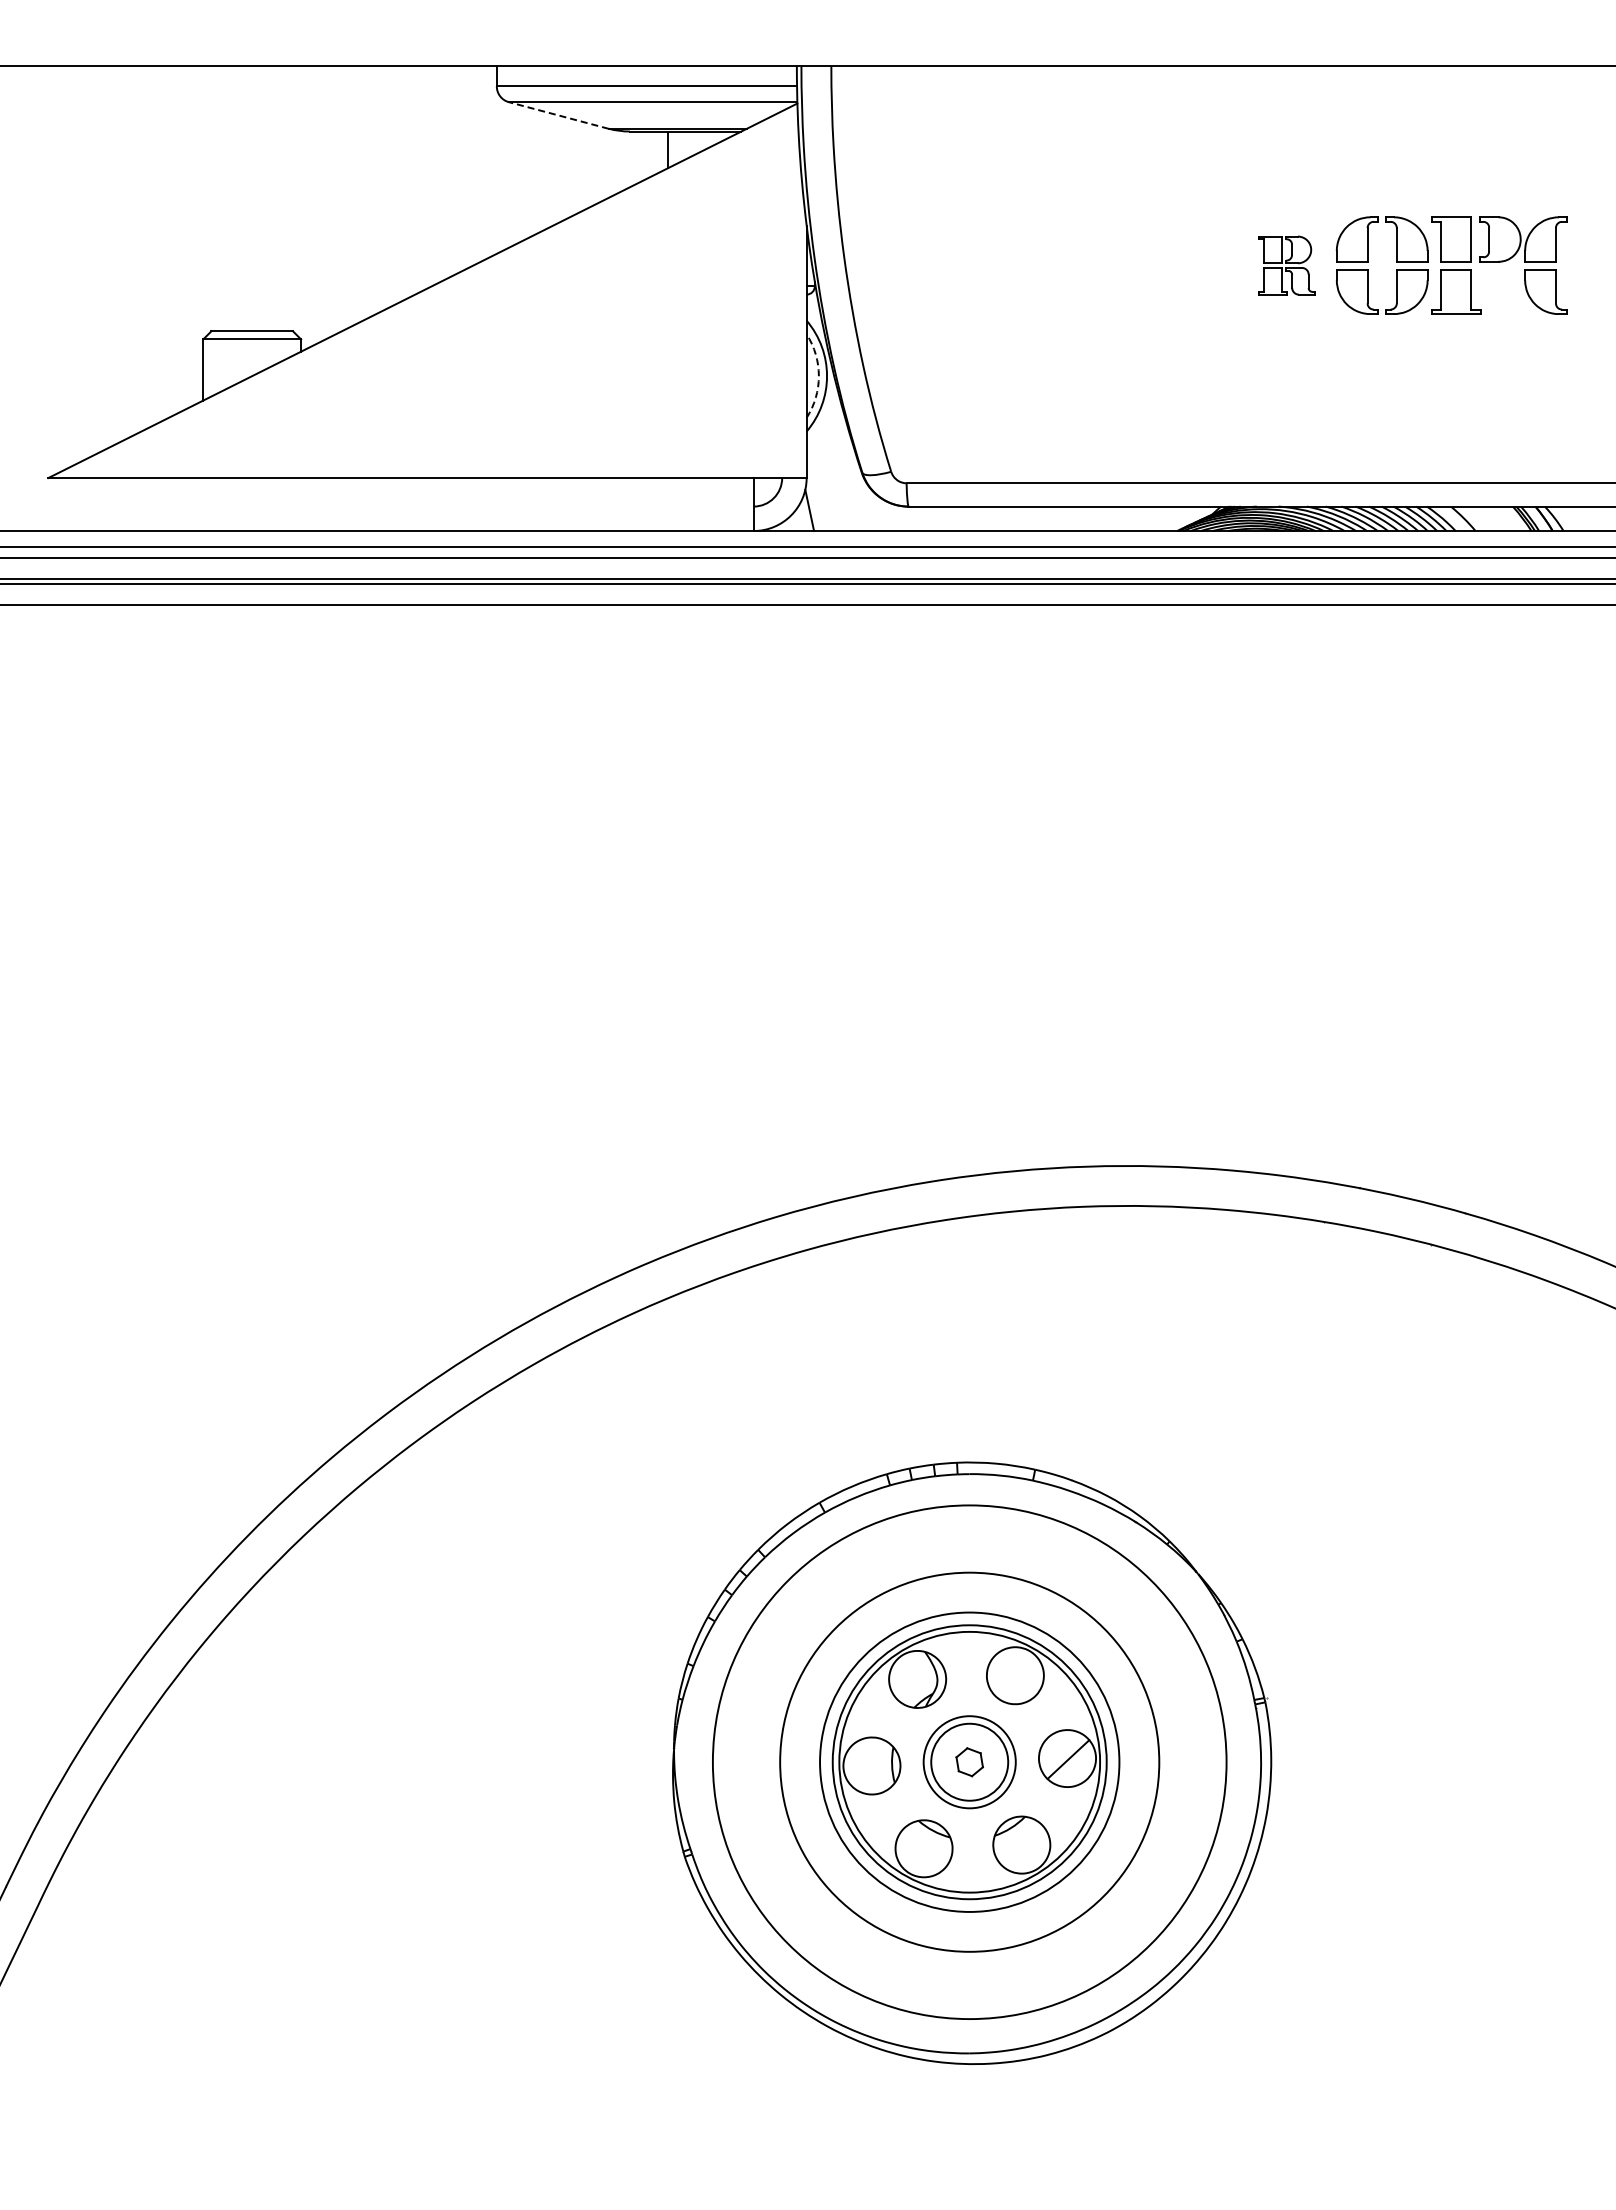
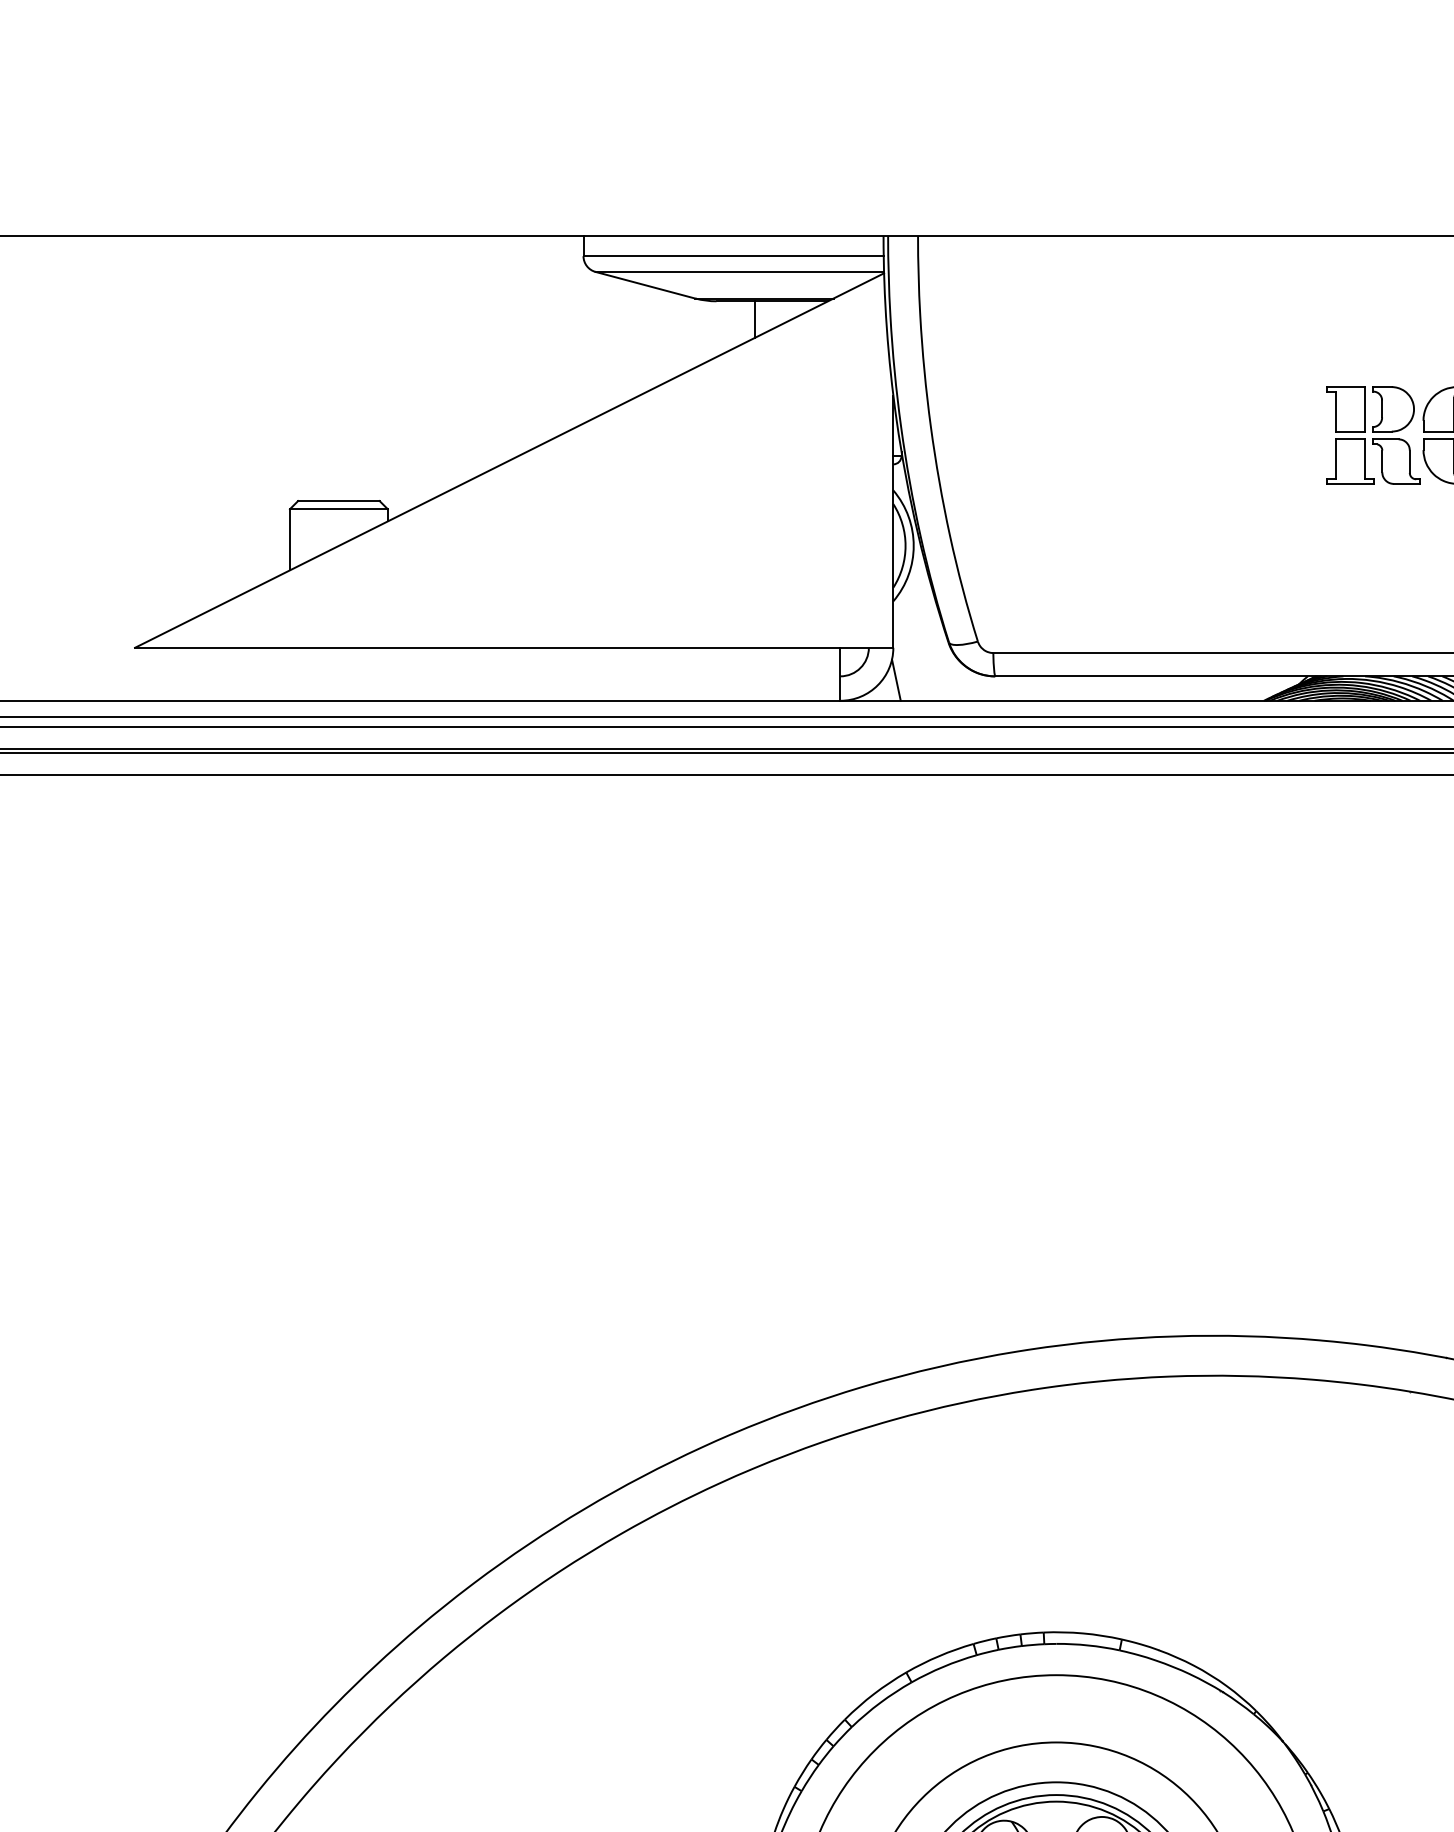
line: (558, 115) -> (645, 285), dashed -> solid
part: (1286, 265) -> (1373, 435), size x1.67
arc: (818, 376) -> (905, 546), dashed -> solid

